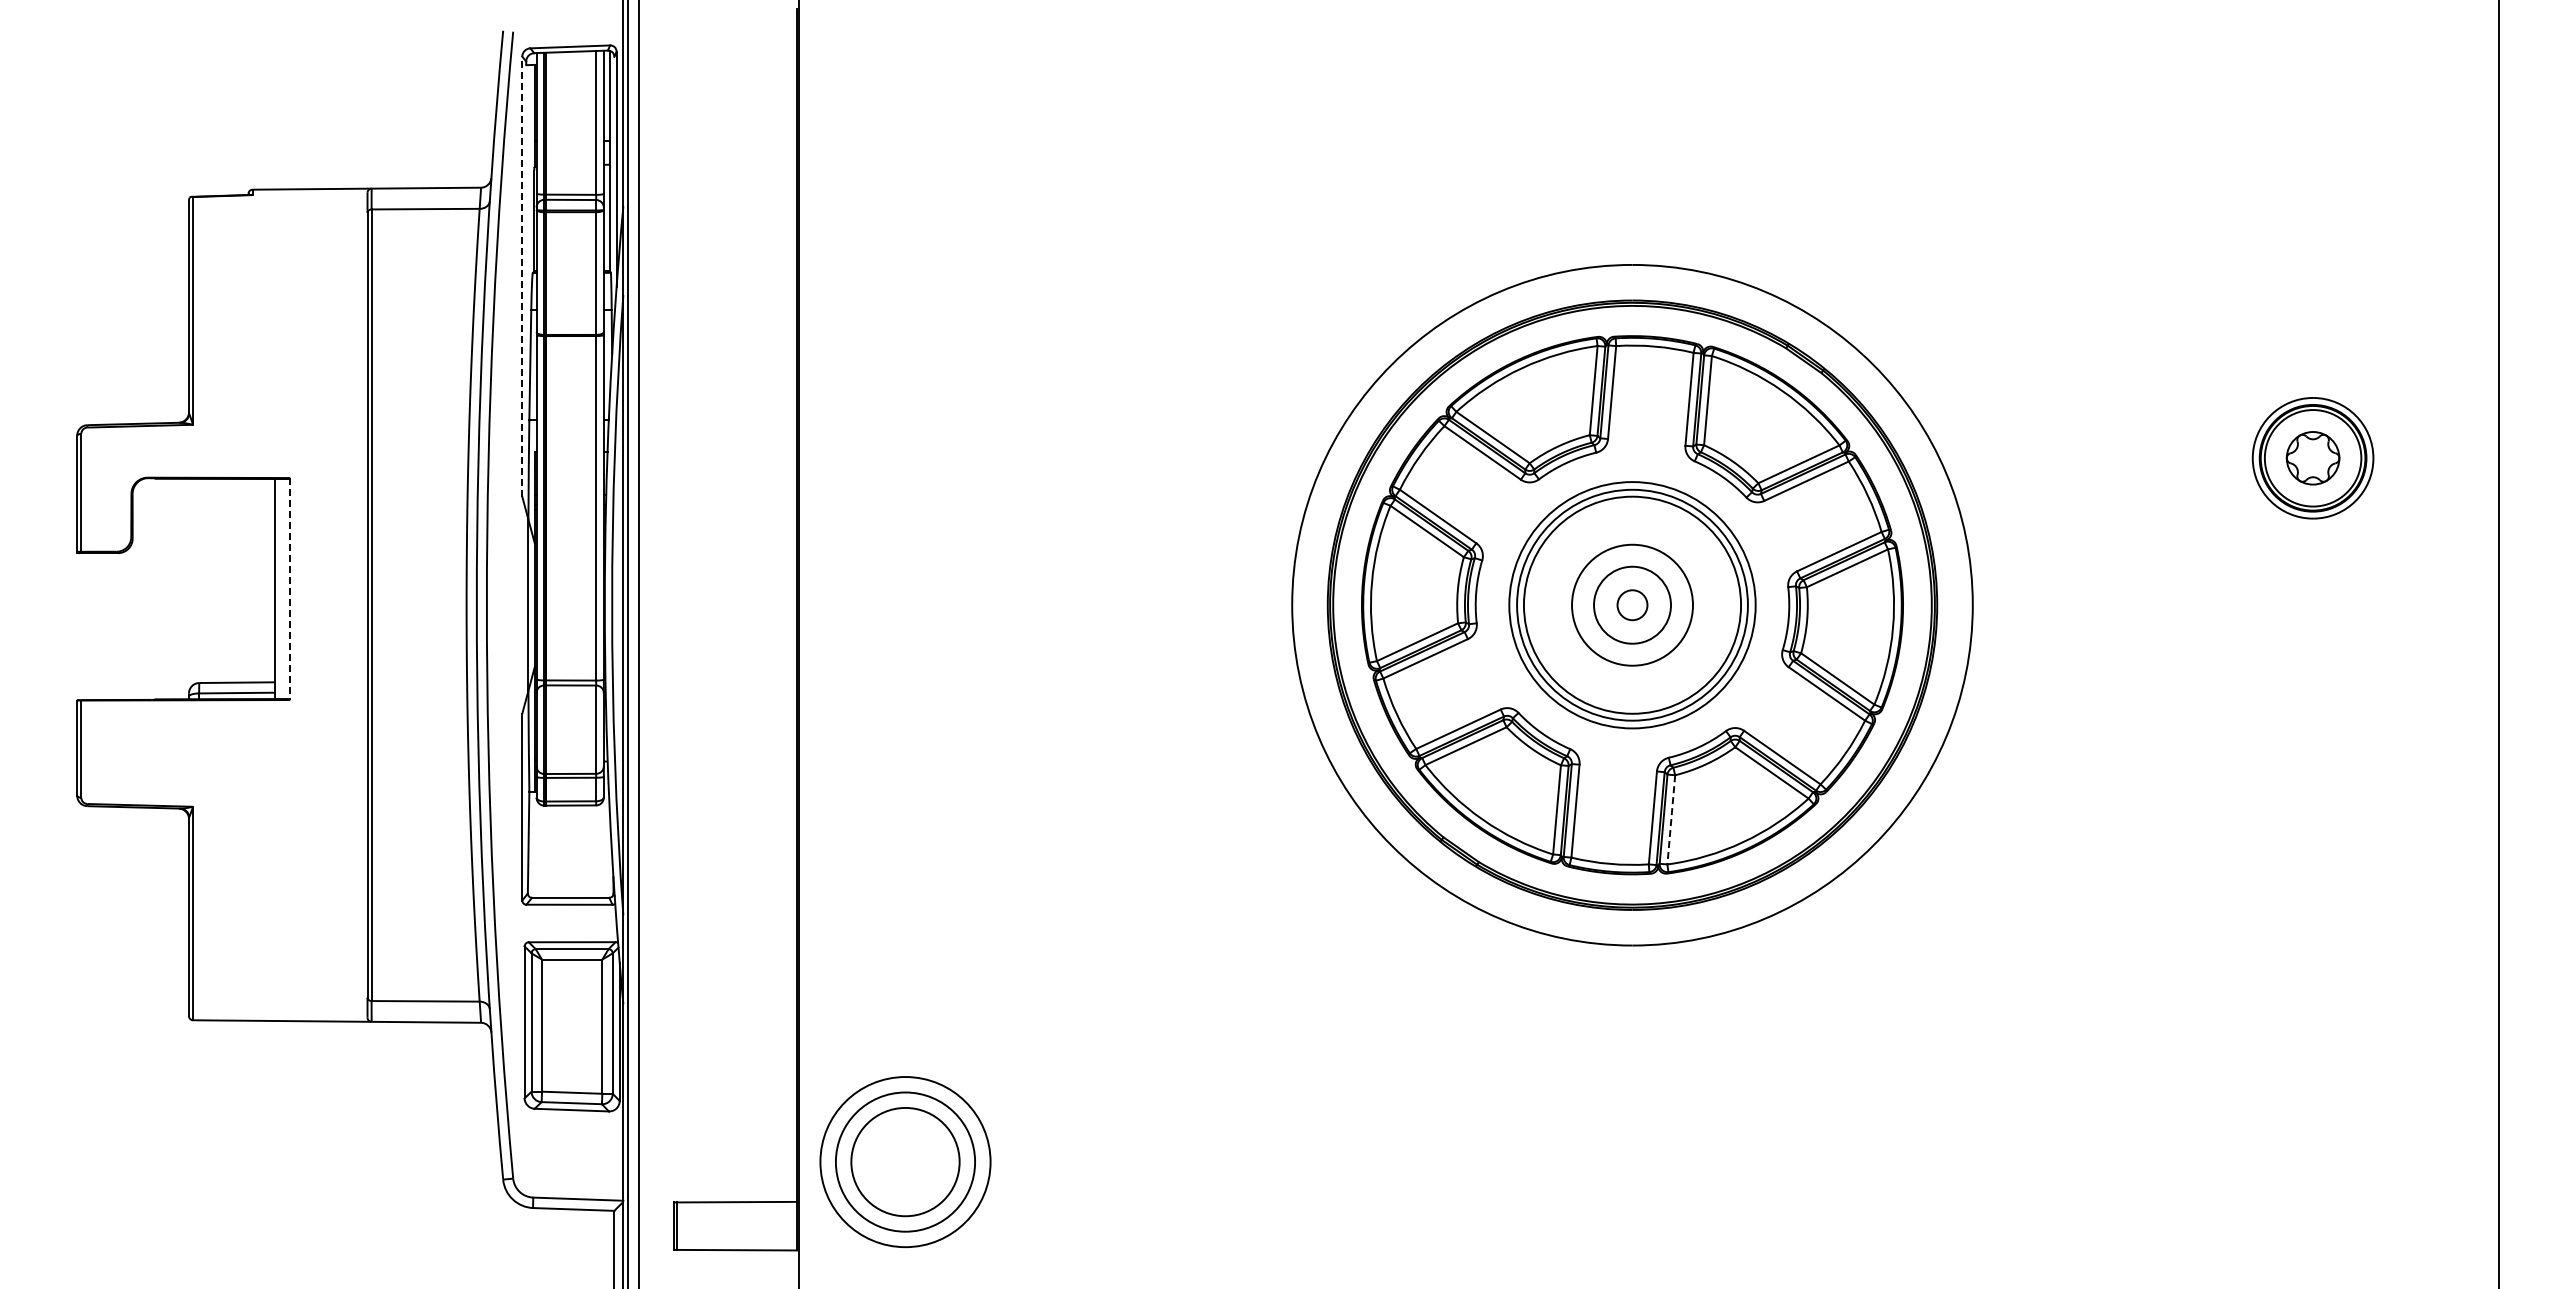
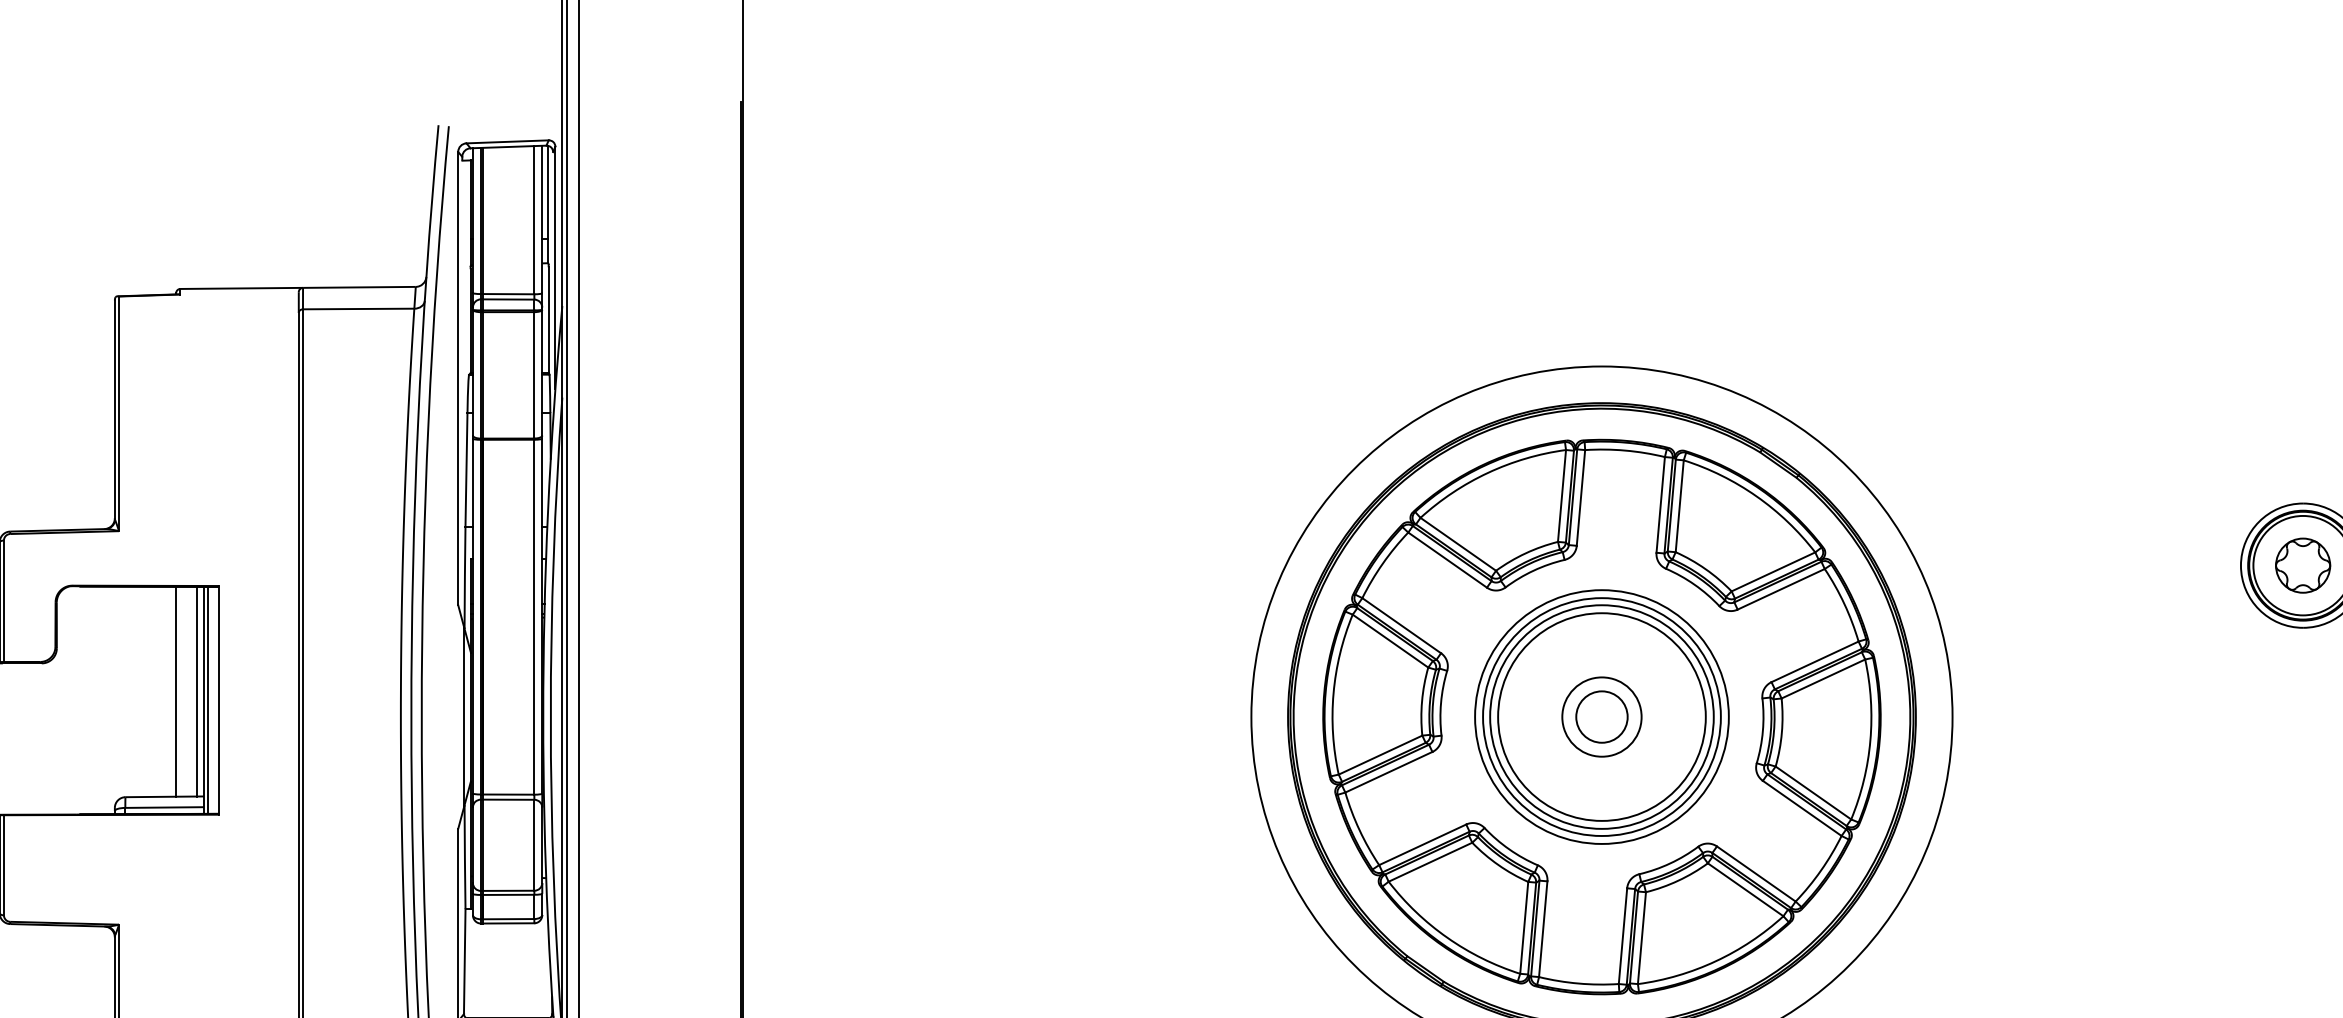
line: (522, 276) -> (458, 378), dashed -> solid
line: (248, 580) -> (176, 691), added
line: (268, 580) -> (196, 691), added
line: (279, 588) -> (208, 699), added
line: (290, 589) -> (219, 700), dashed -> solid
circle: (1632, 605) -> (1601, 717), size x1.67
circle: (1632, 605) -> (1601, 717), size x1.67
line: (1671, 819) -> (1642, 937), dashed -> solid

